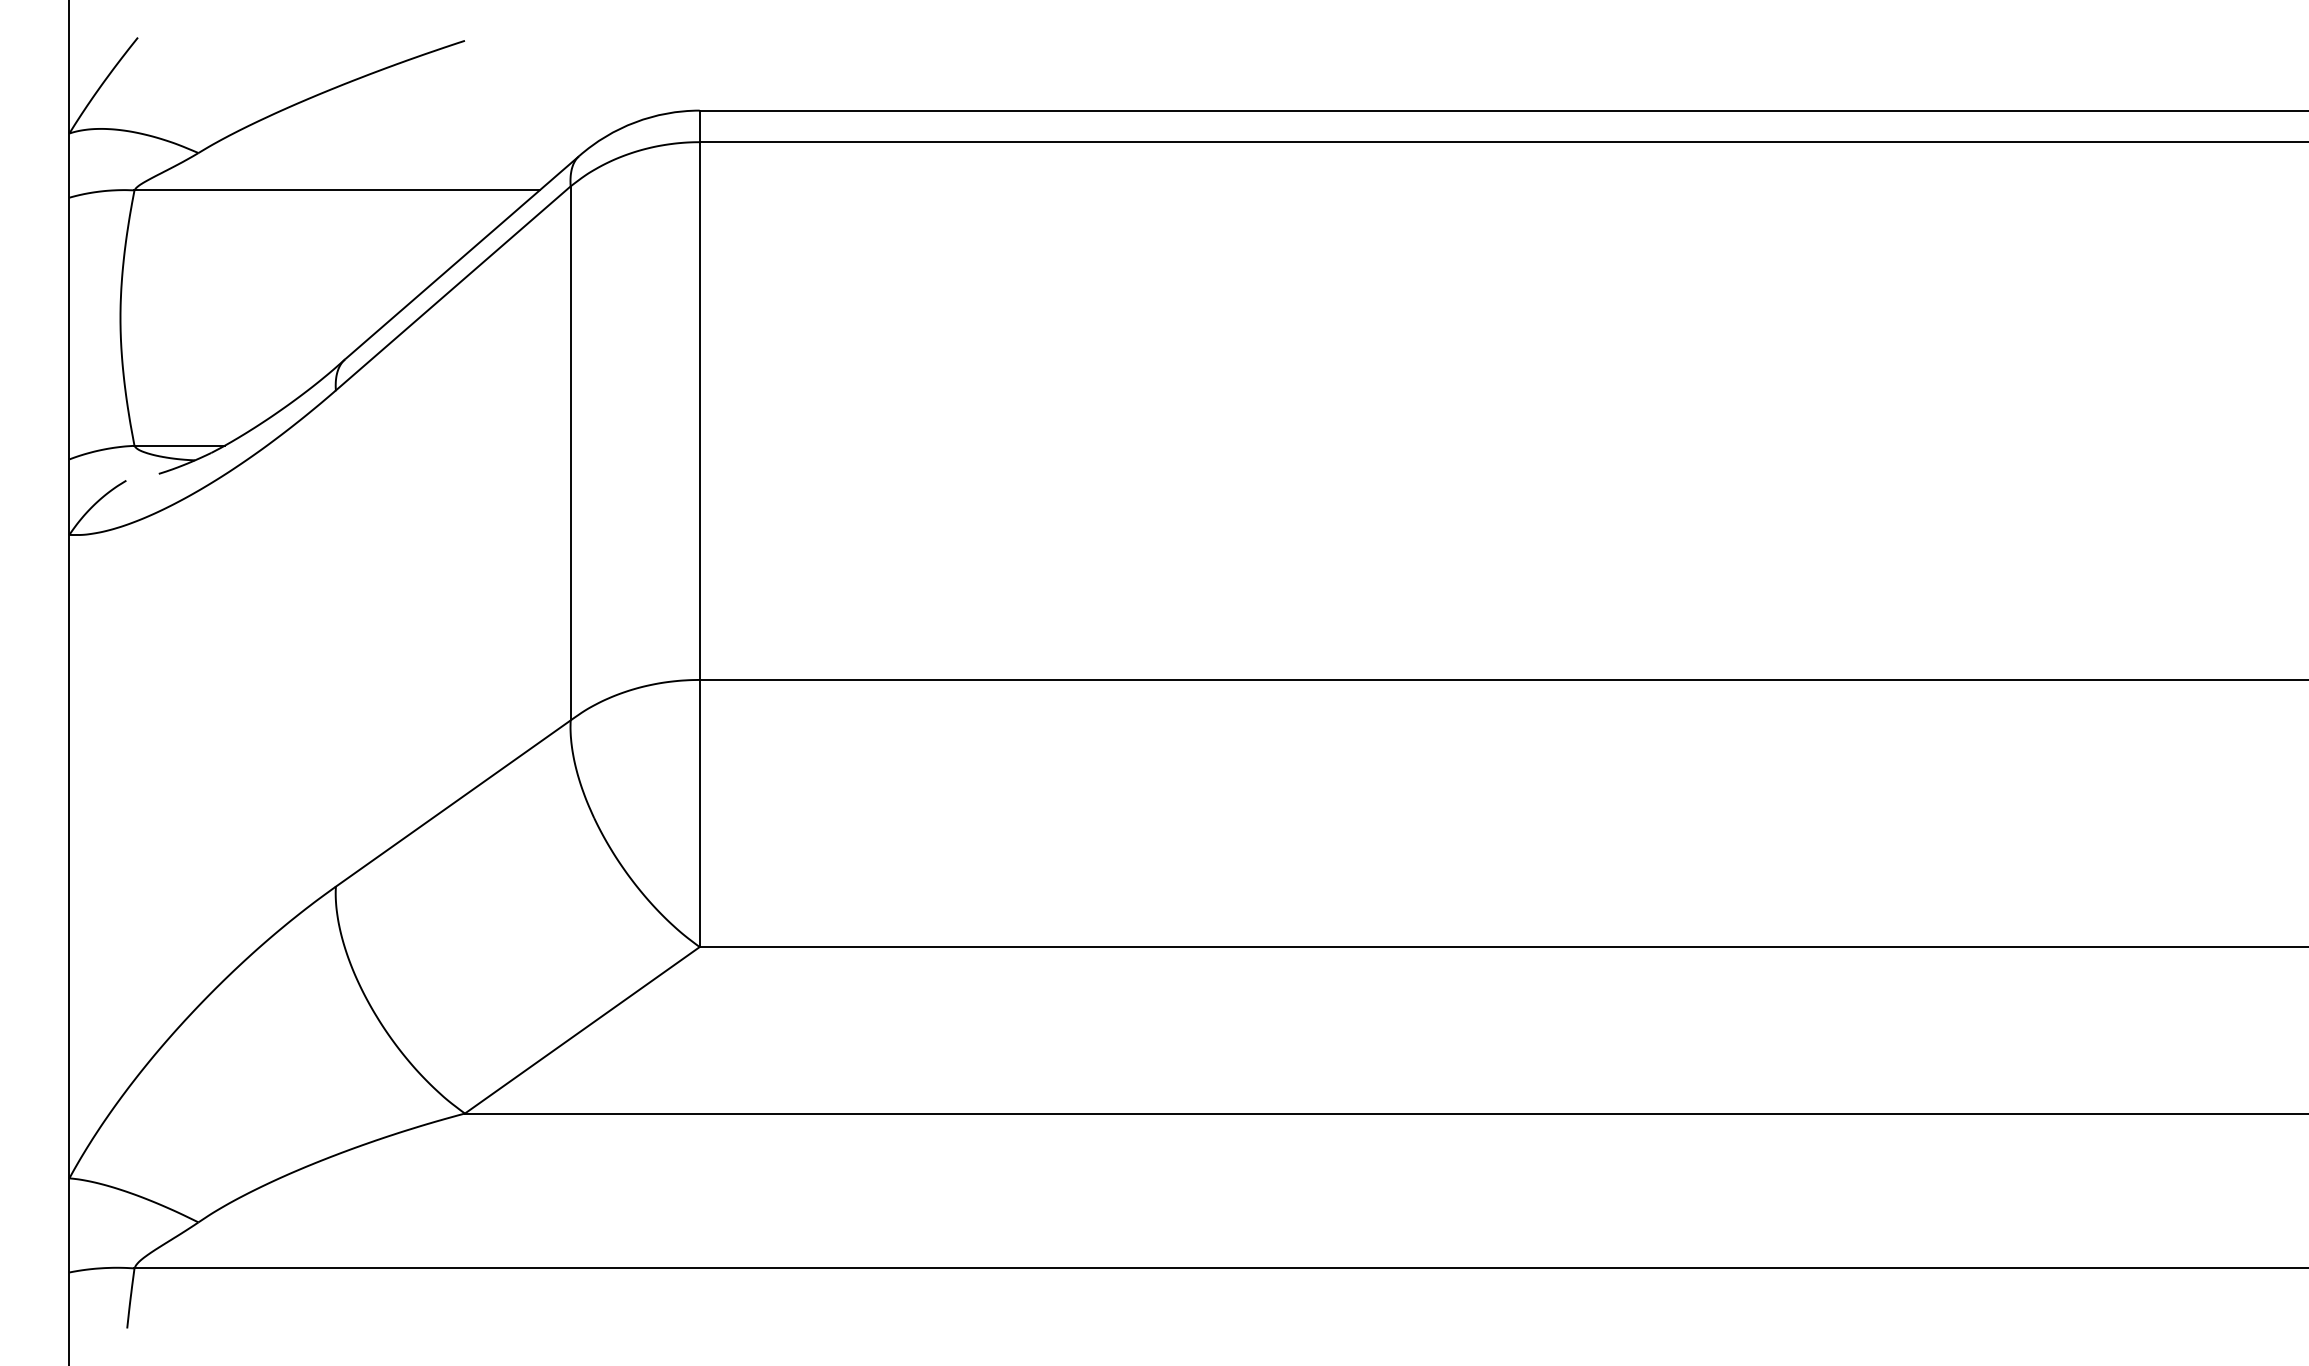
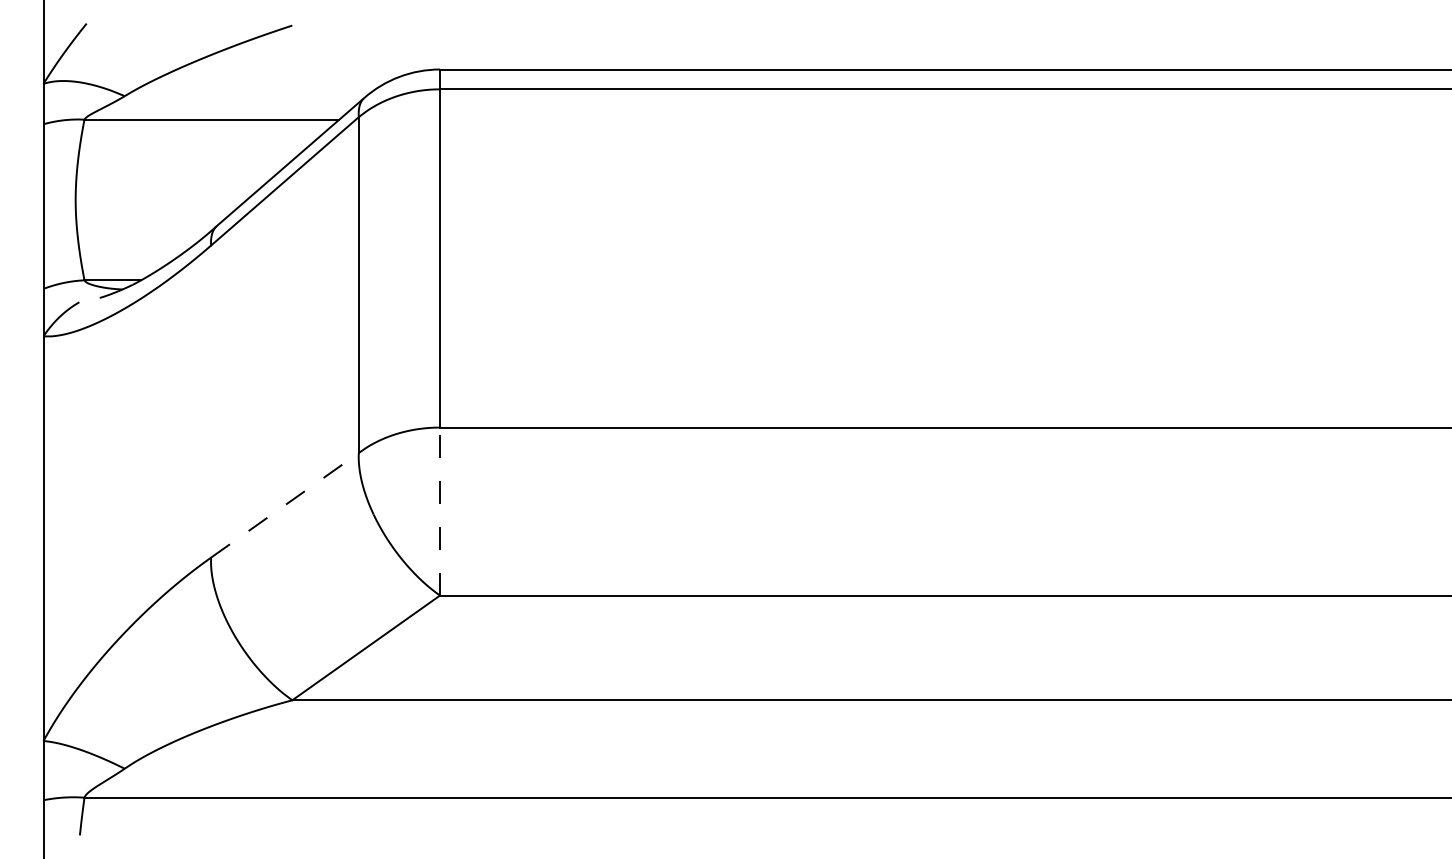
line: (454, 803) -> (285, 505), solid -> dashed
line: (698, 813) -> (439, 511), solid -> dashed

